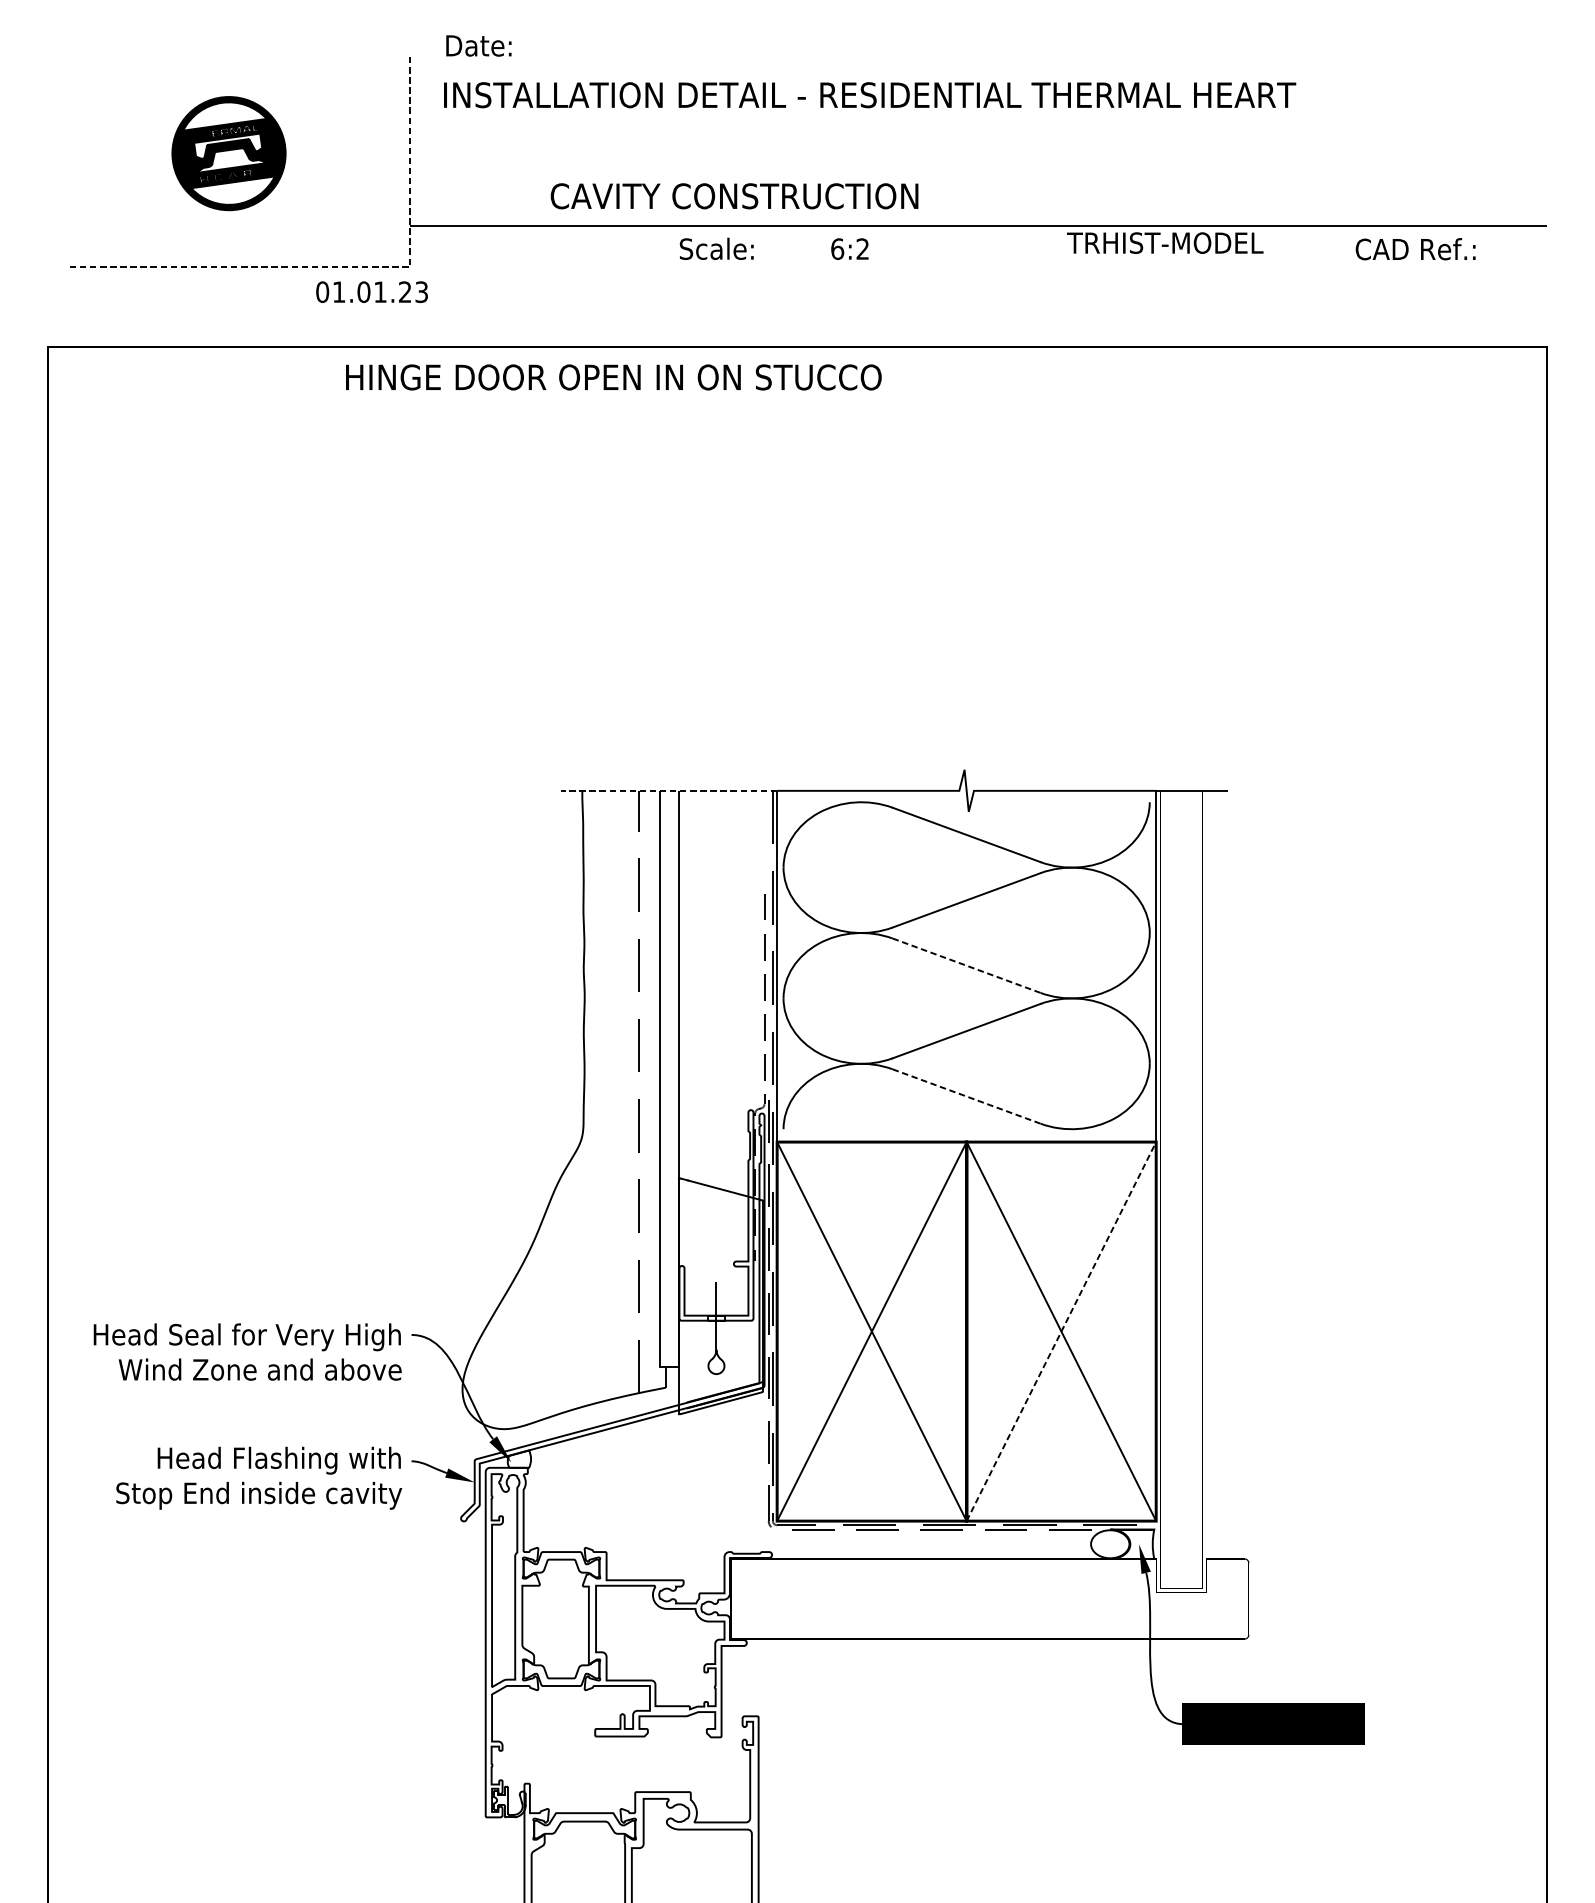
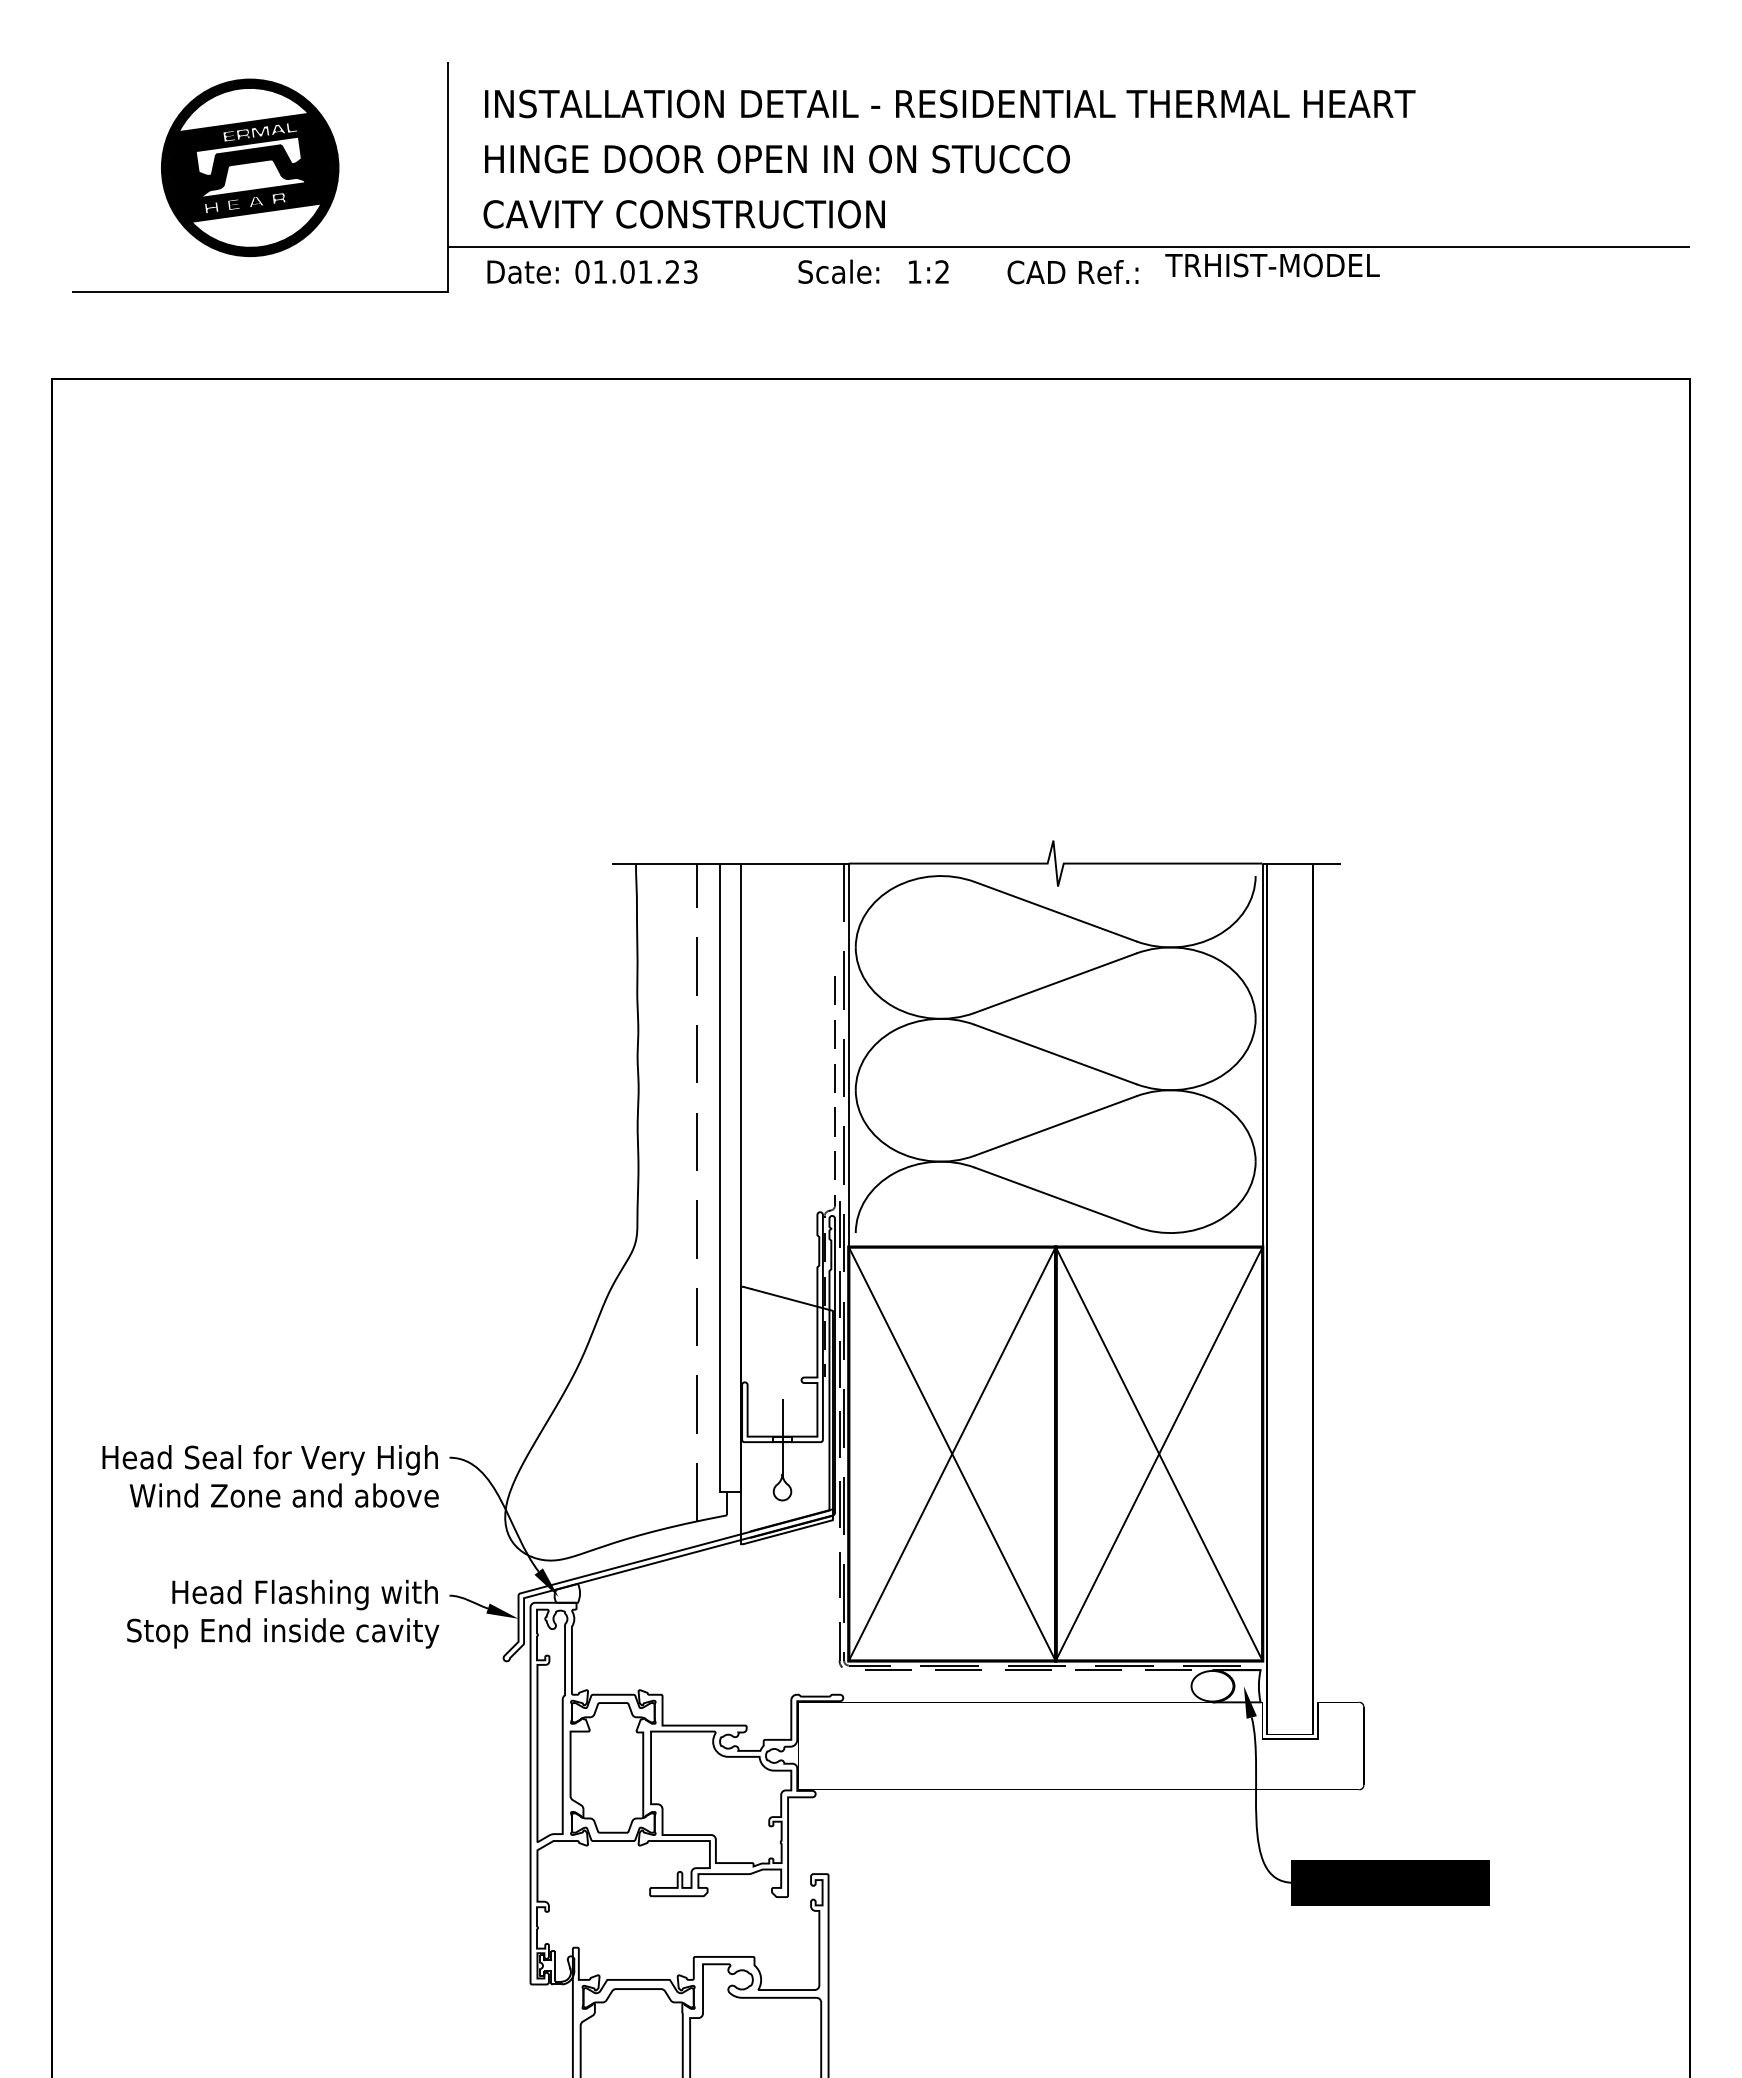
text: (478, 45) -> (522, 271), moved
part: (229, 153) -> (250, 167), size x1.43
text: (733, 196) -> (683, 214), moved
text: (716, 248) -> (838, 271), moved
text: (837, 248) -> (914, 271), 6:2 -> 1:2
text: (1415, 249) -> (1072, 272), moved
line: (342, 266) -> (374, 291), dashed -> solid
text: (372, 291) -> (636, 271), moved
text: (613, 377) -> (777, 159), moved
line: (668, 790) -> (730, 863), dashed -> solid
line: (967, 965) -> (1056, 1054), dashed -> solid
line: (967, 1096) -> (1056, 1197), dashed -> solid
line: (1061, 1331) -> (1159, 1453), dashed -> solid

